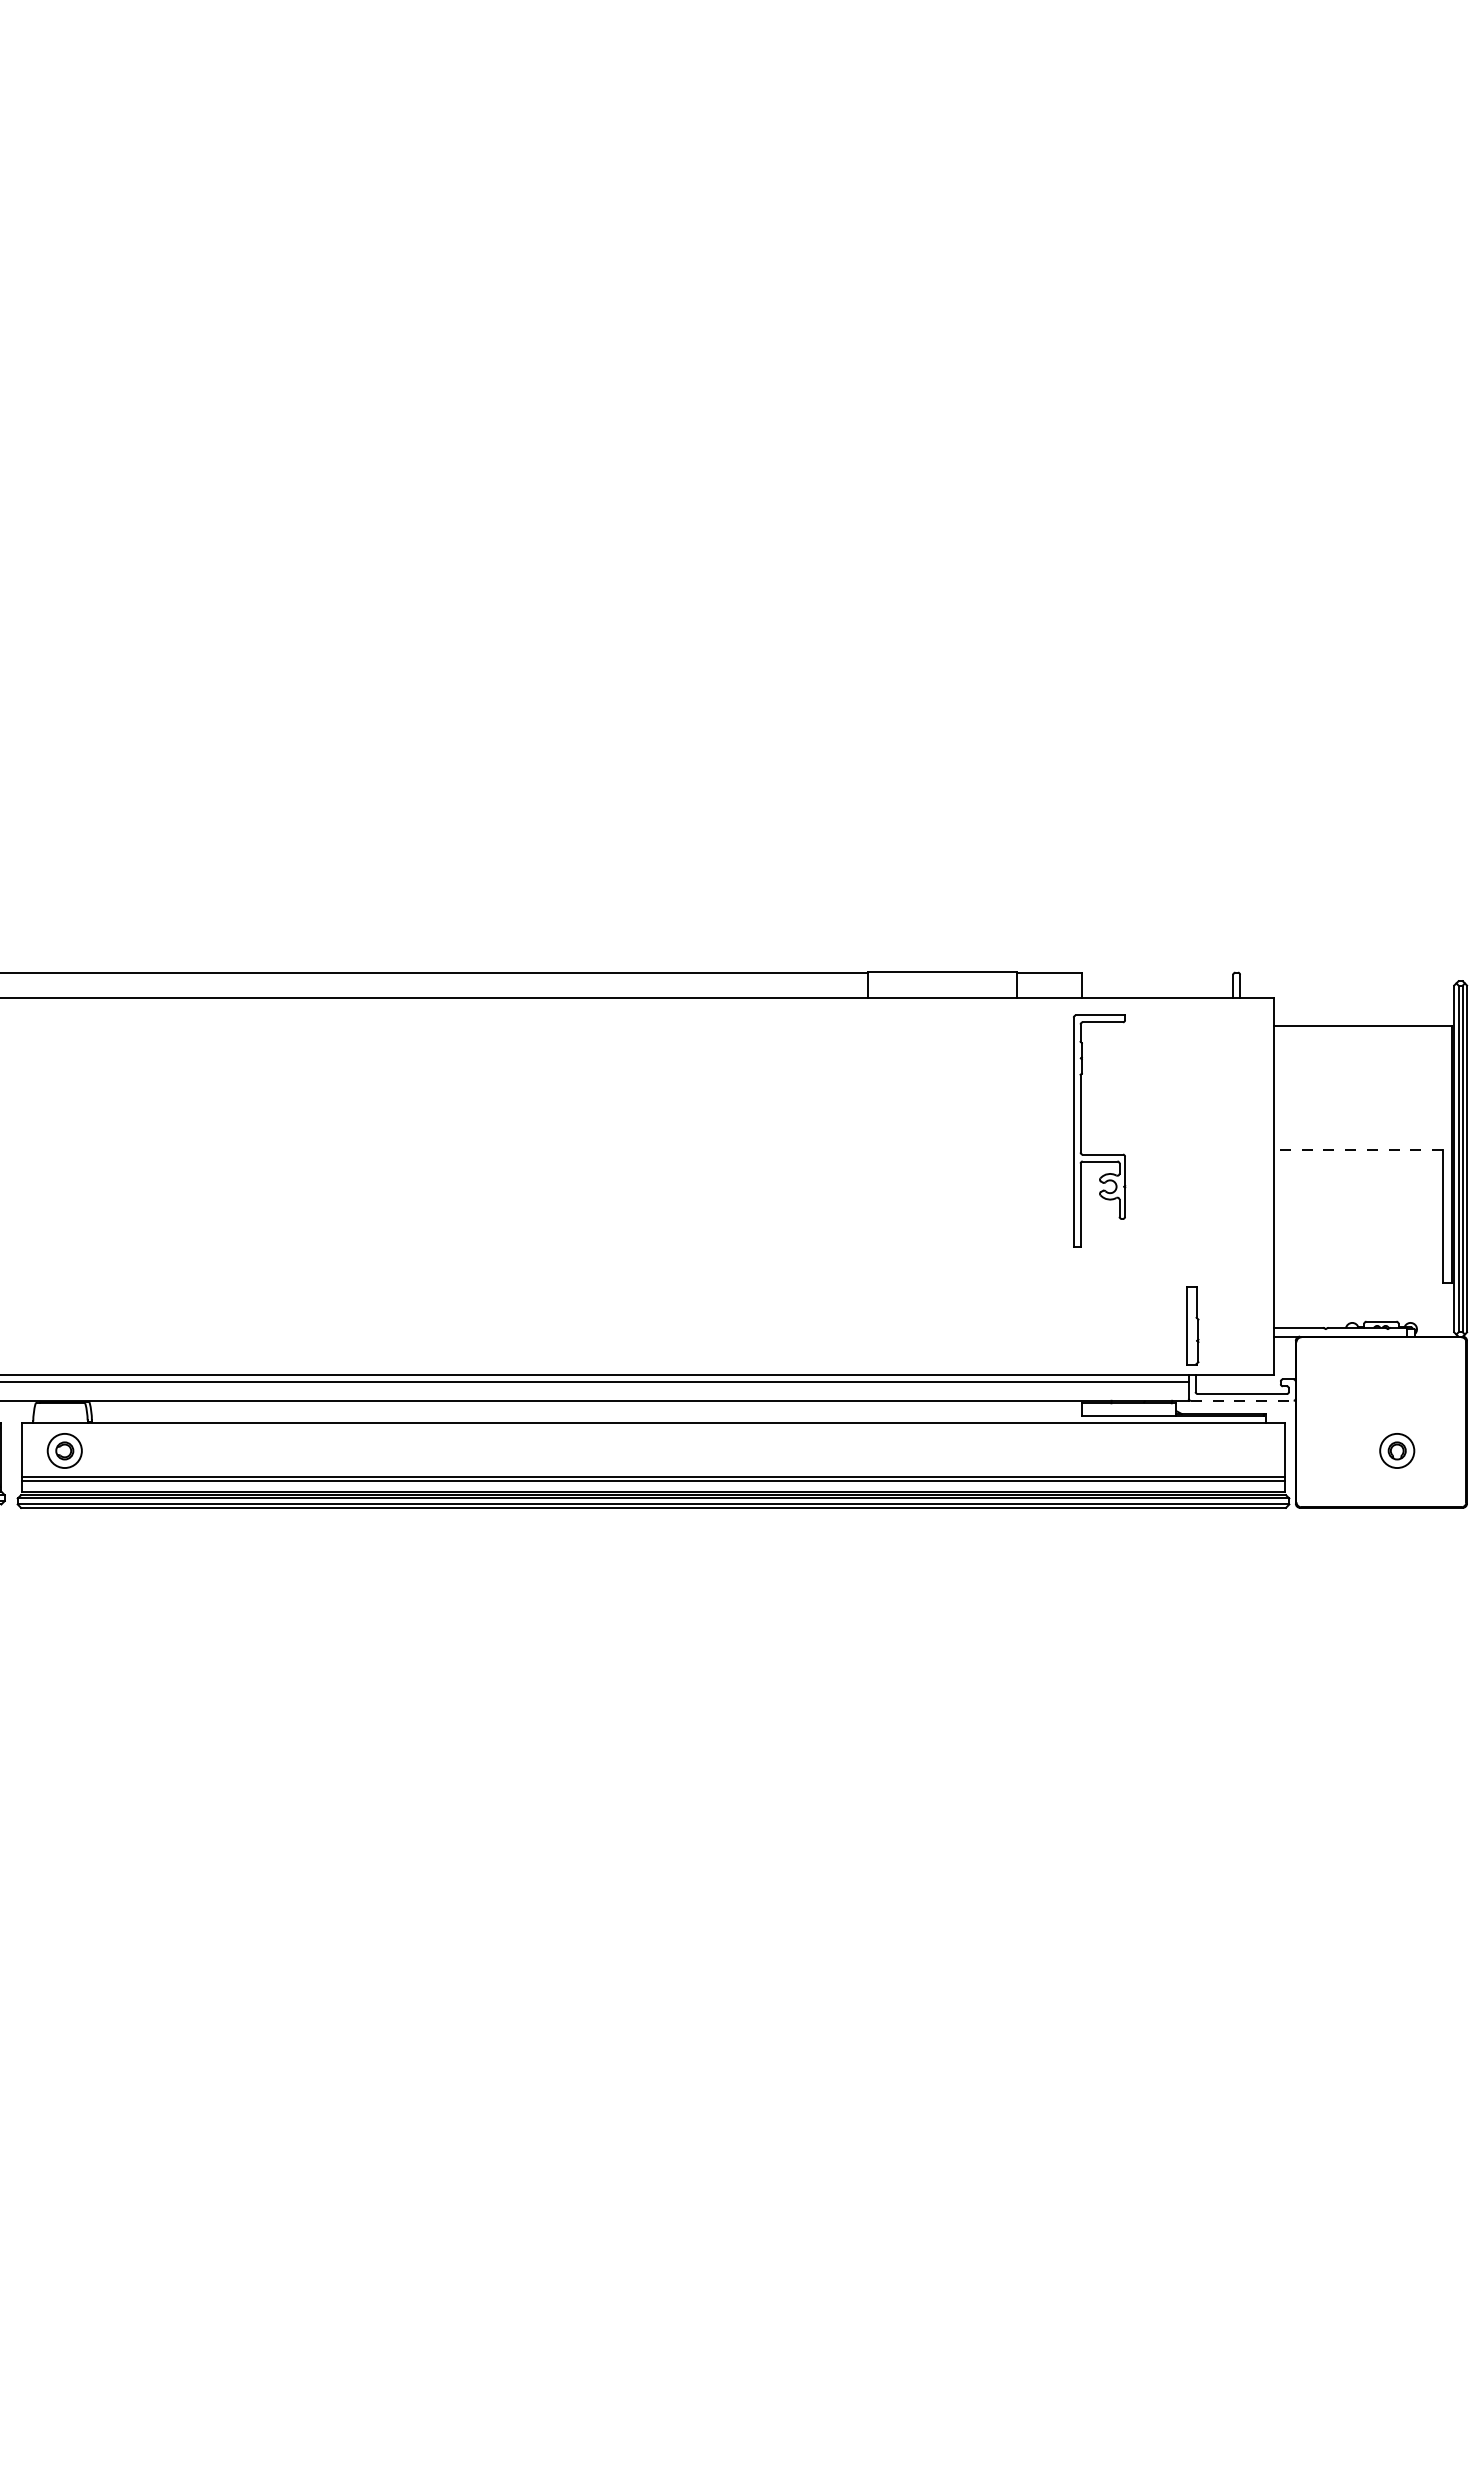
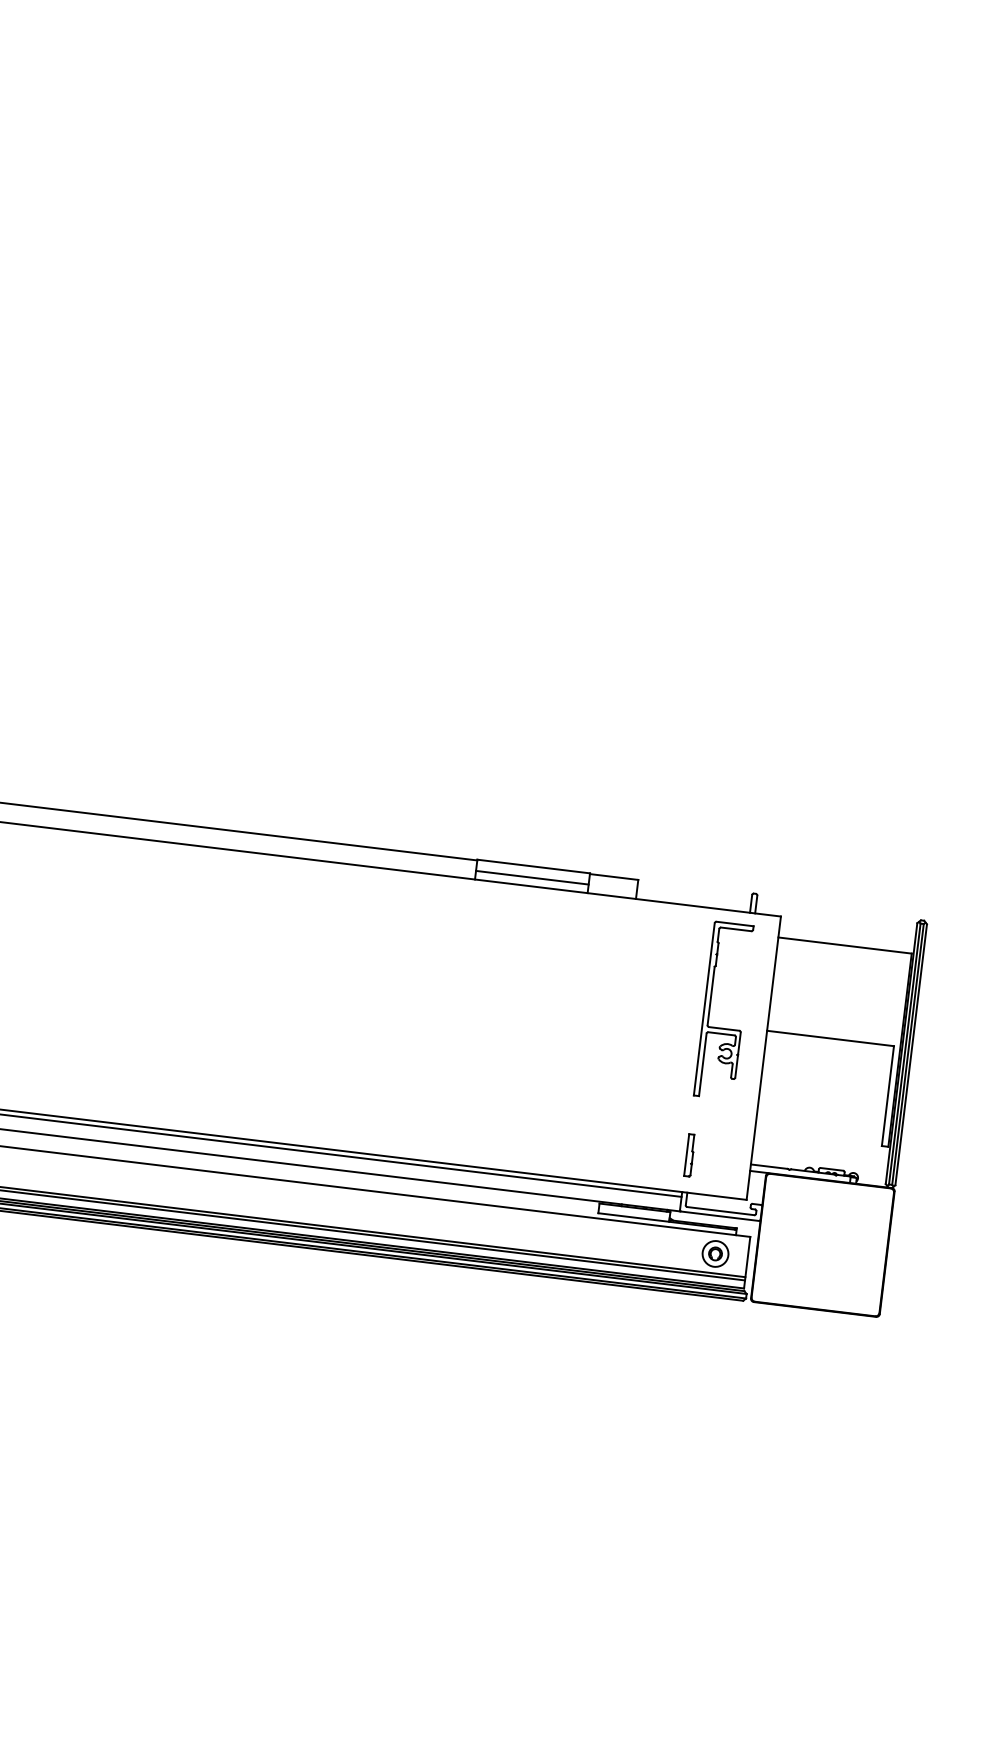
line: (942, 986) -> (532, 877), added
part: (1081, 1130) -> (710, 1008), moved
line: (1358, 1150) -> (830, 1038), dashed -> solid
part: (1192, 1325) -> (689, 1155), size x0.71
line: (1242, 1400) -> (720, 1216), dashed -> solid
part: (1397, 1450) -> (715, 1253), moved

